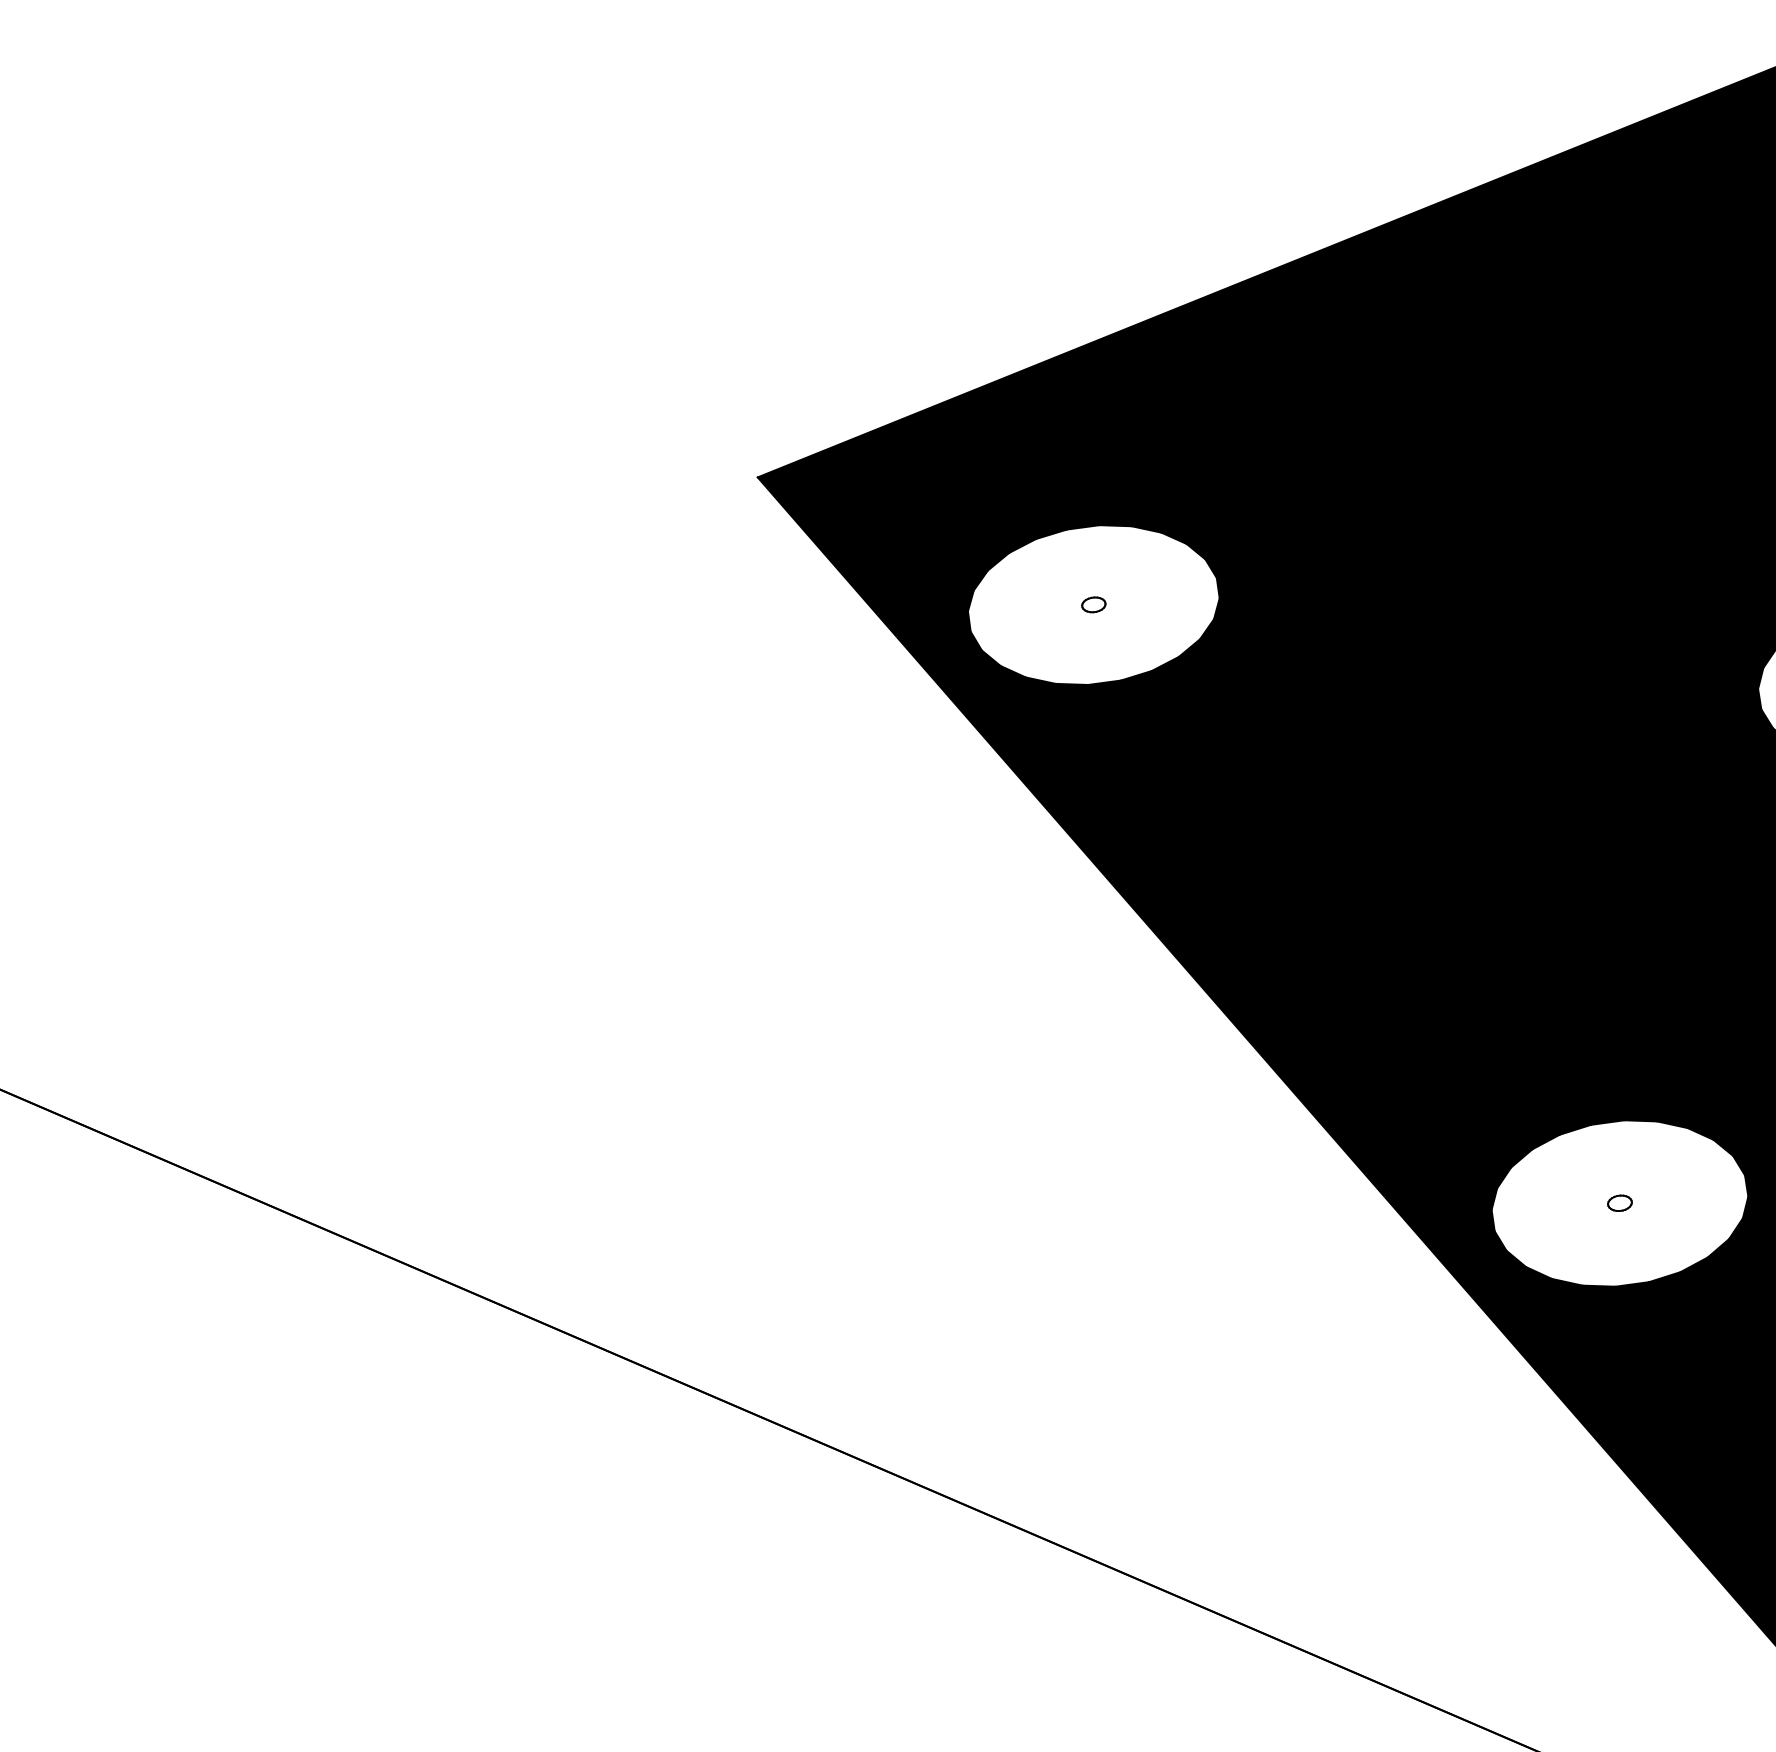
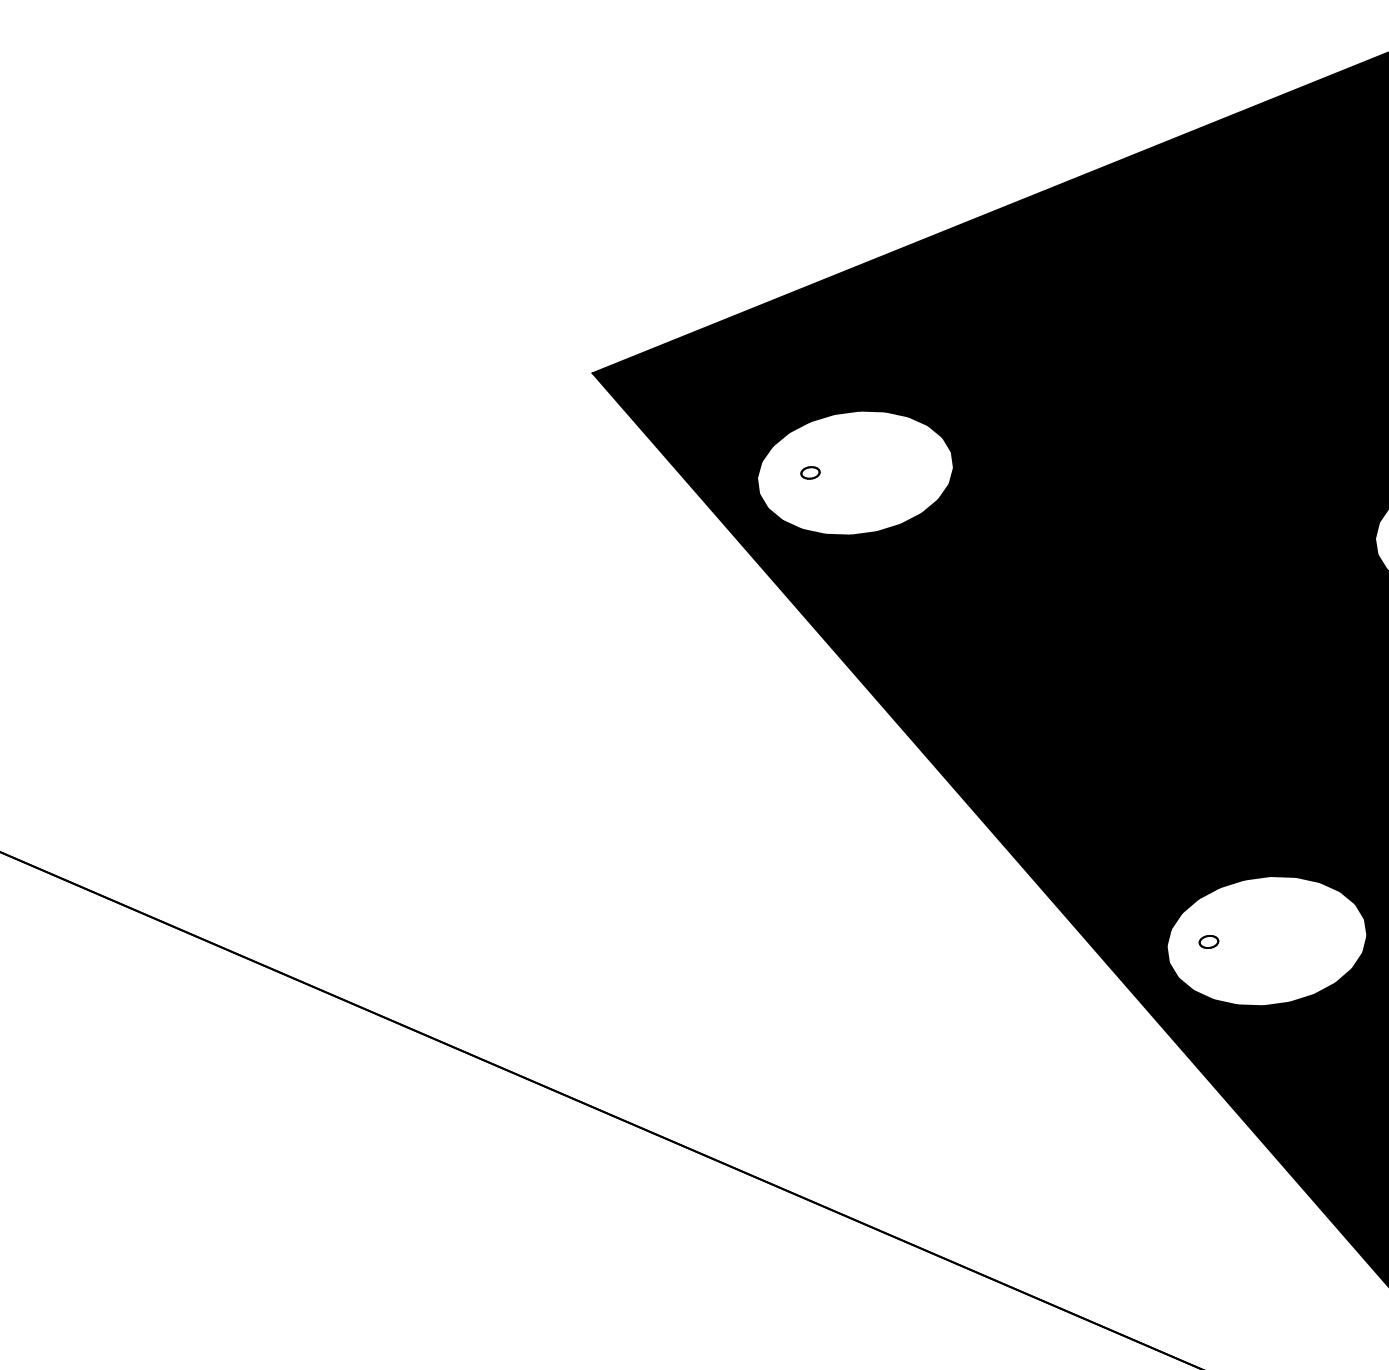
part: (1093, 604) -> (810, 472), moved
part: (1619, 1202) -> (1208, 941), moved

